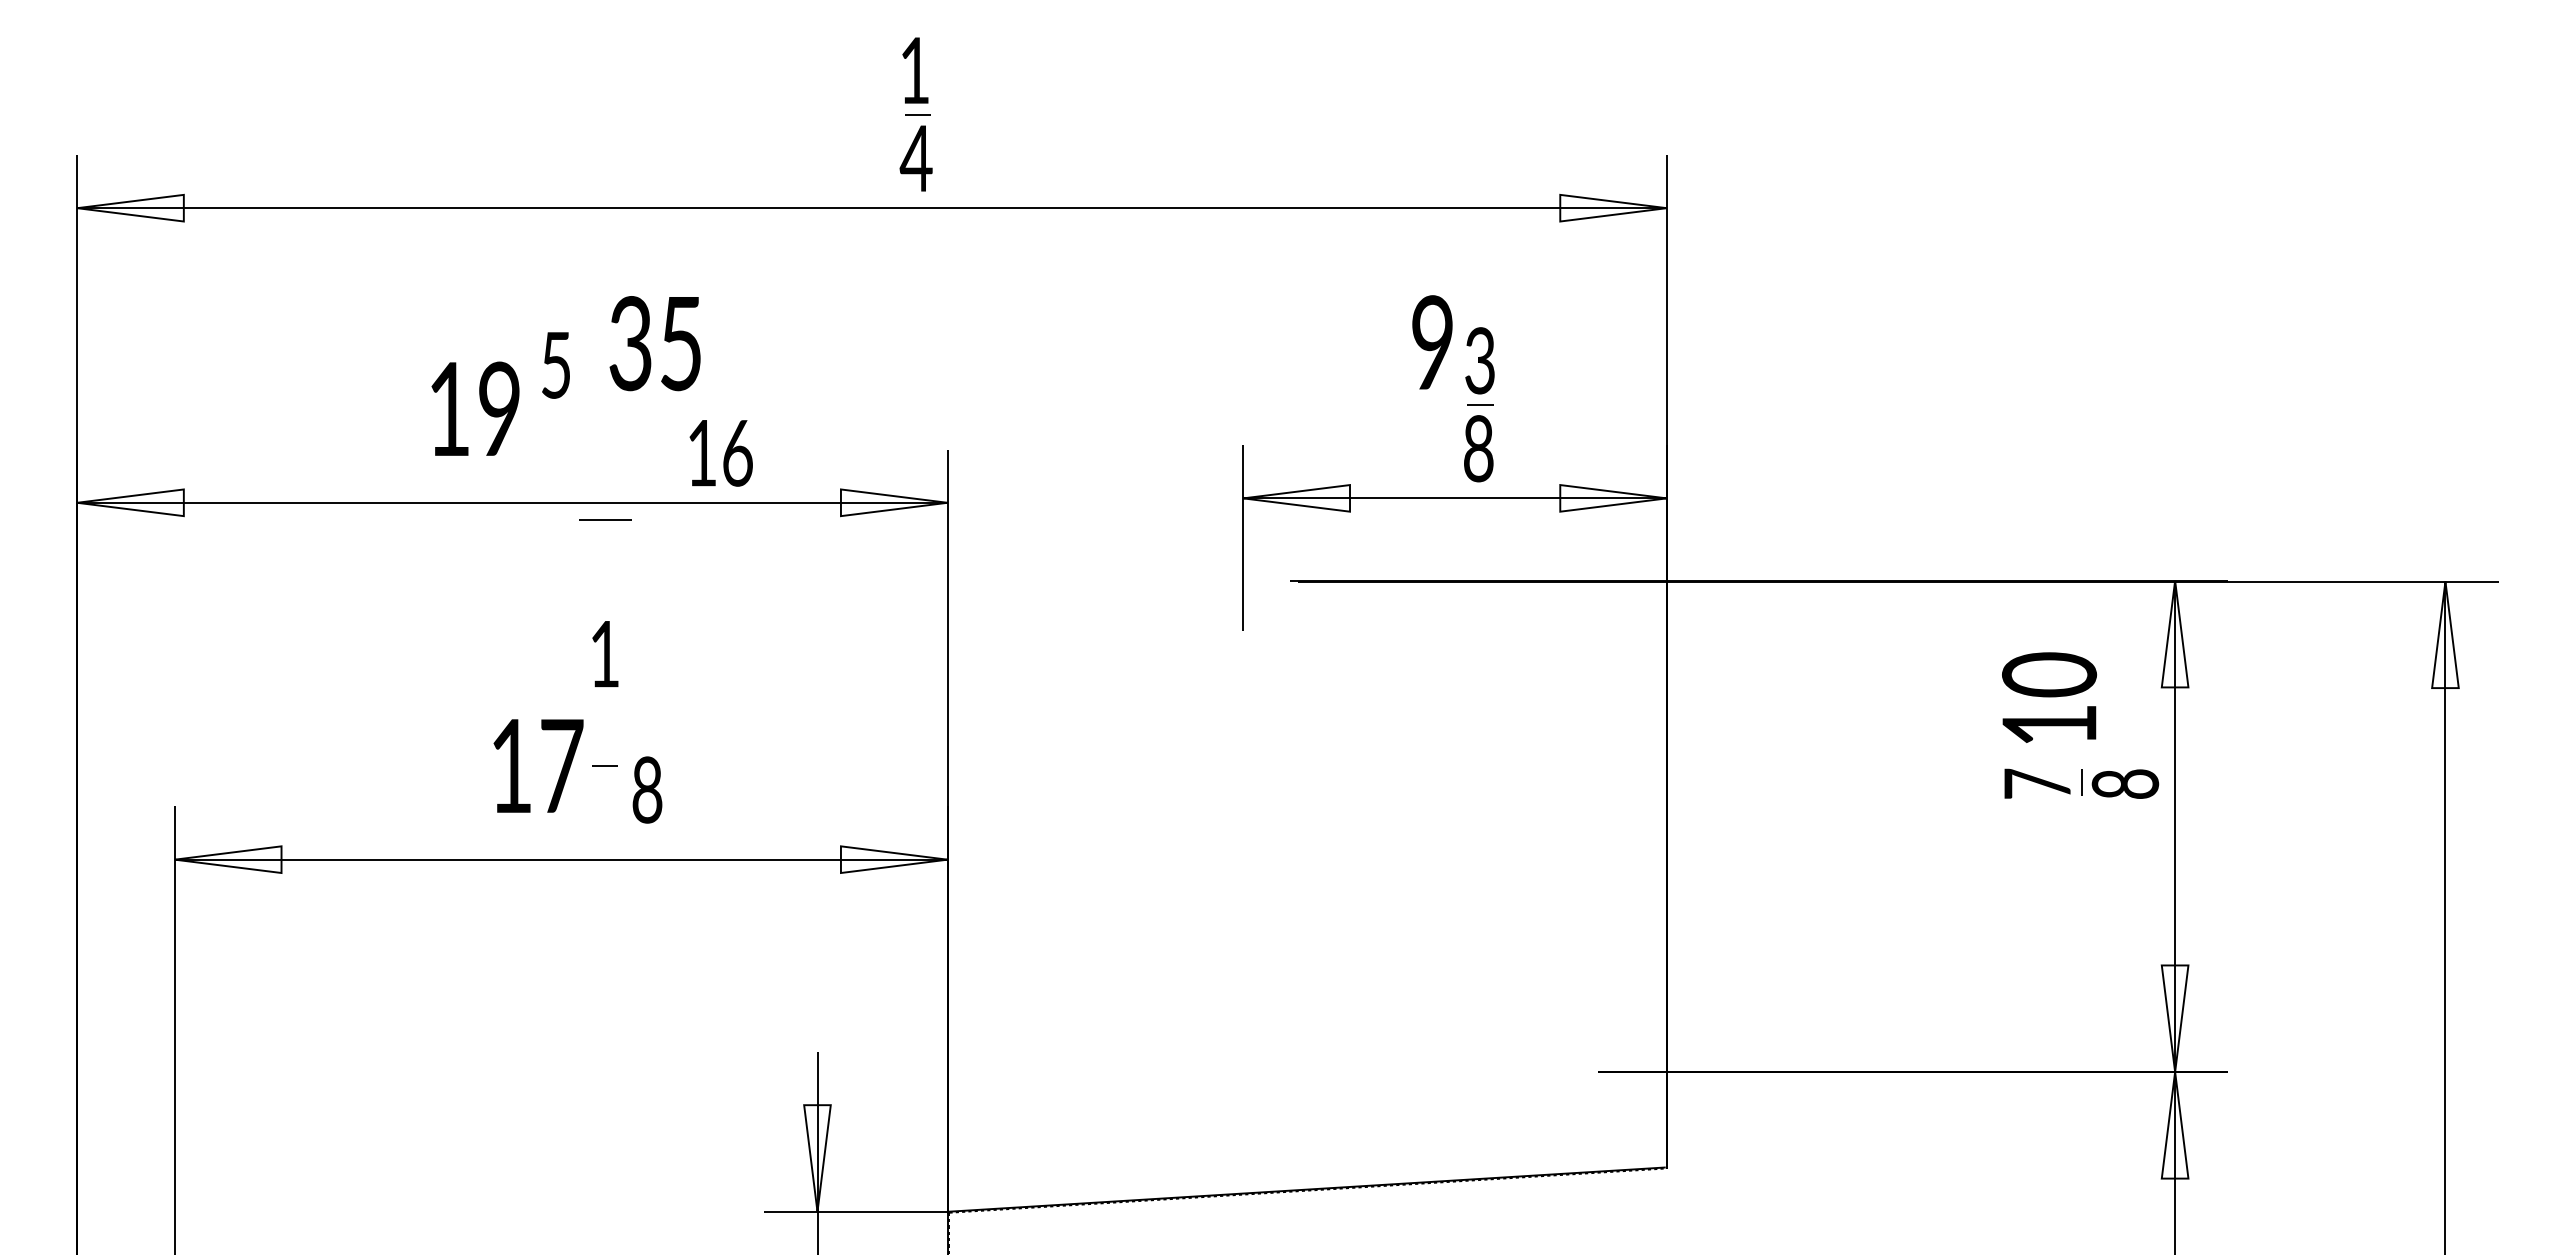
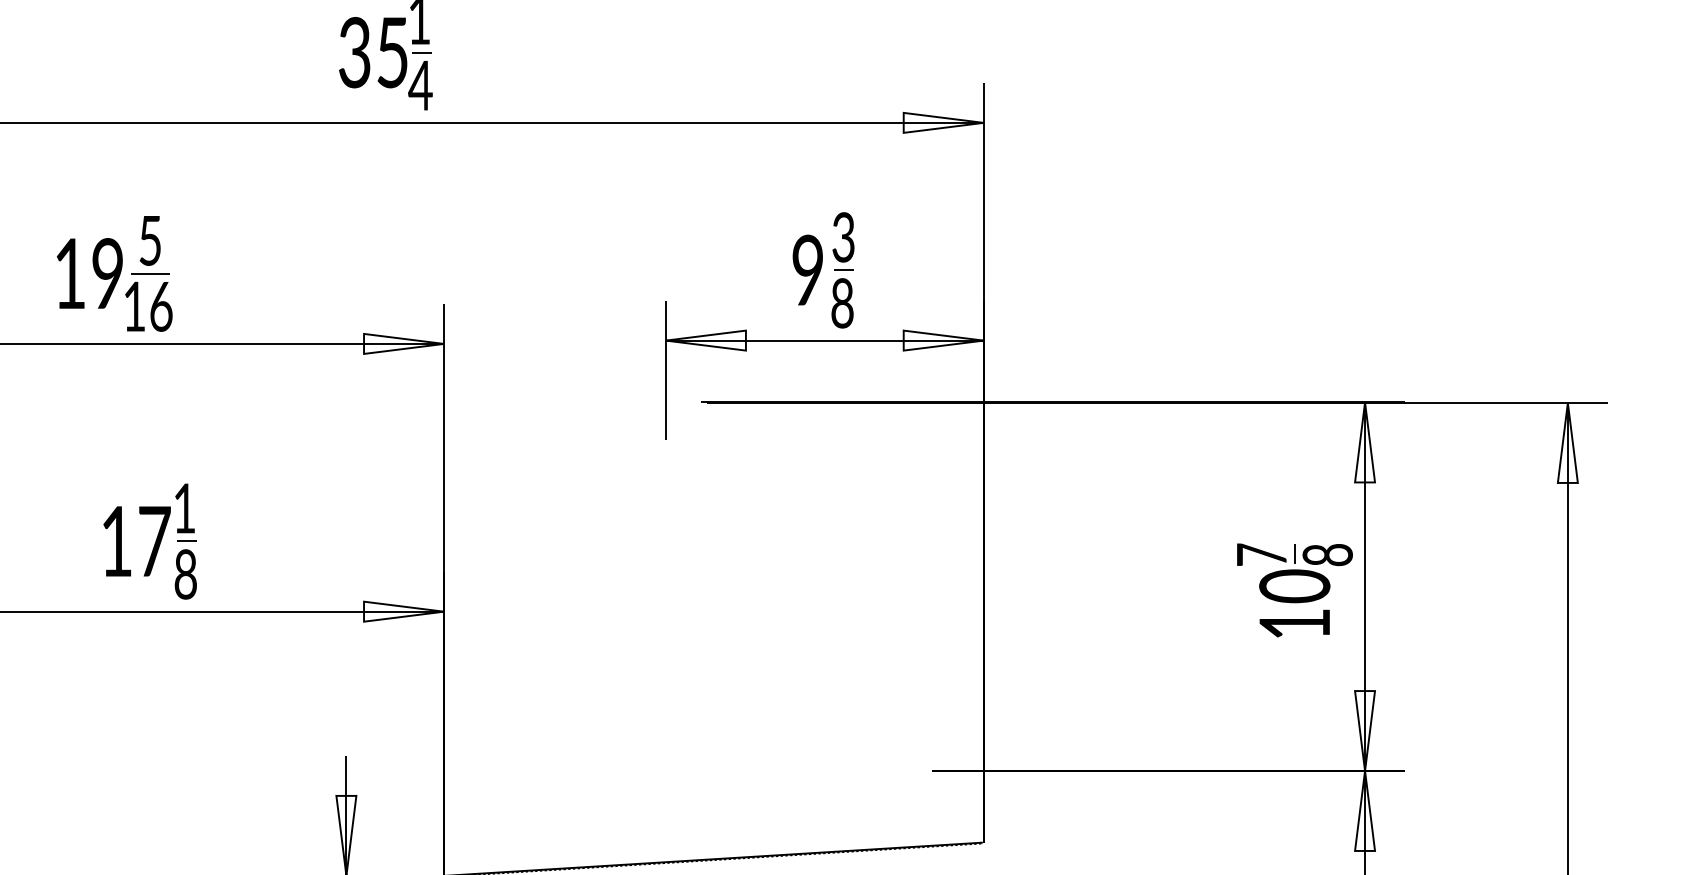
text: (1432, 342) -> (807, 270), moved
text: (654, 343) -> (372, 52), moved
text: (720, 453) -> (148, 306), moved
line: (605, 519) -> (150, 273), moved
text: (605, 654) -> (185, 508), moved
text: (2049, 697) -> (1294, 603), moved
text: (647, 789) -> (185, 574), moved

